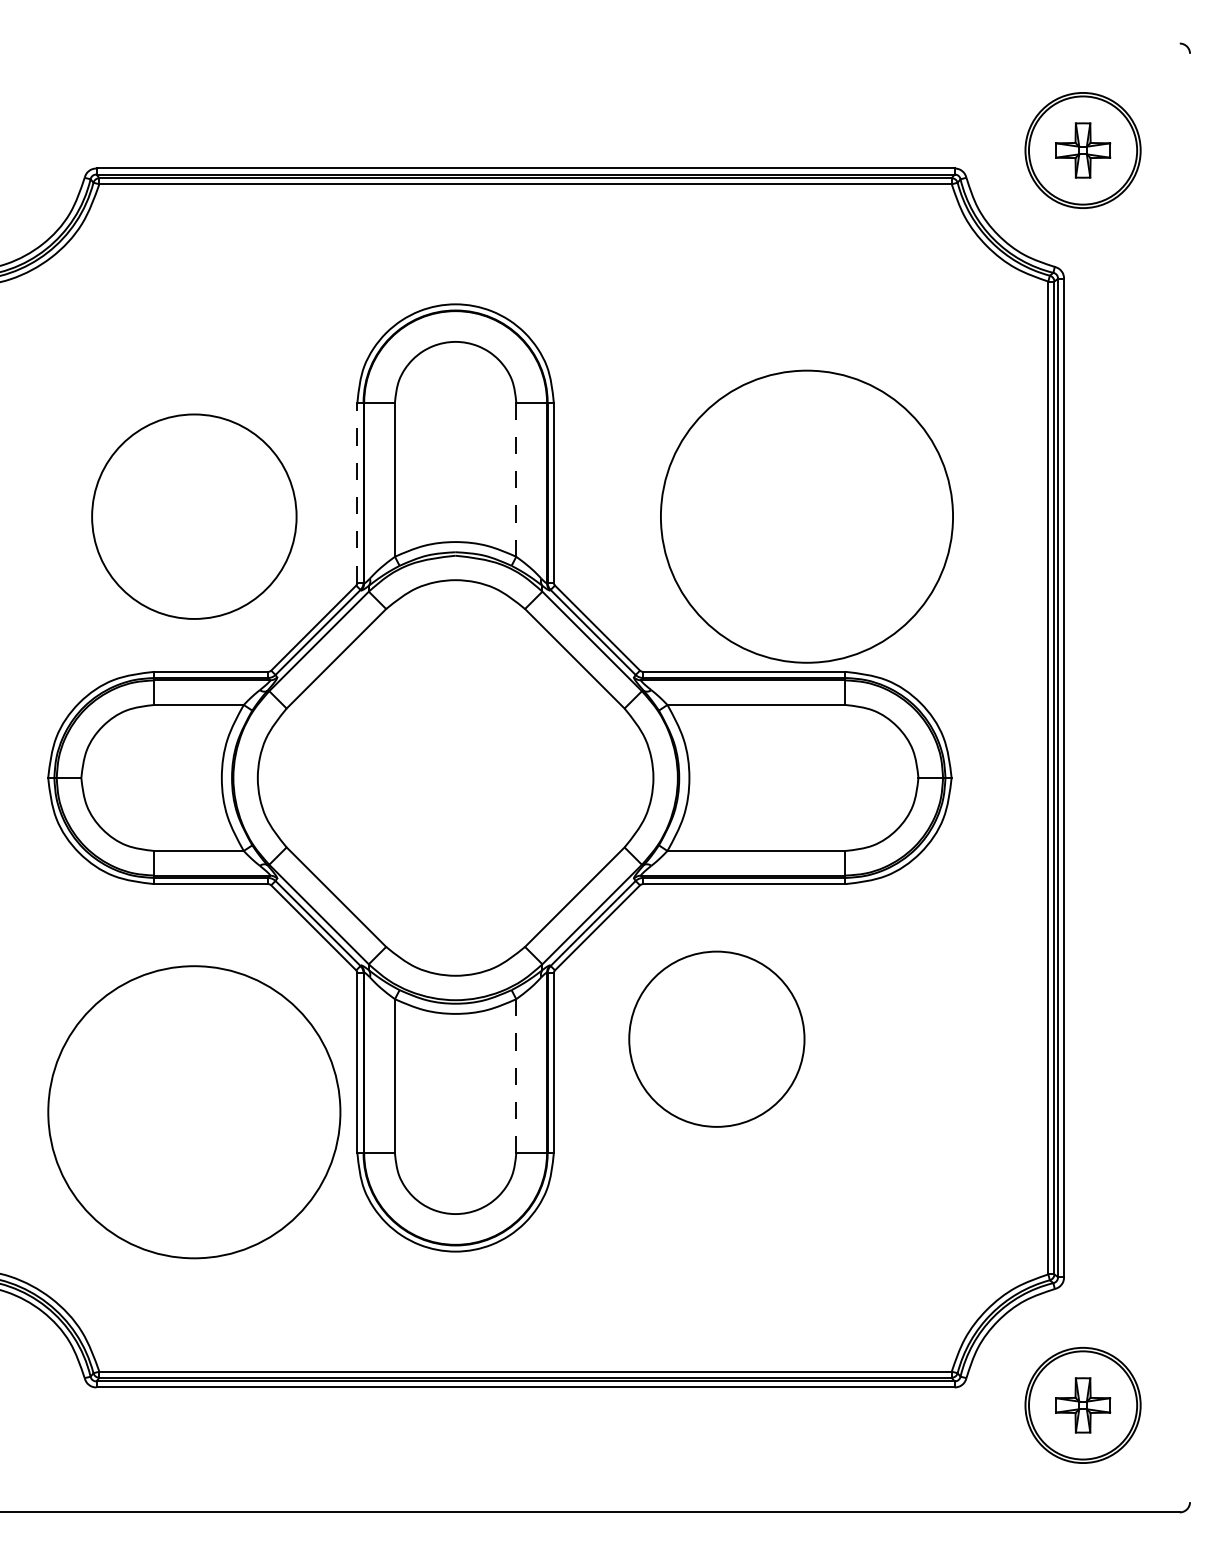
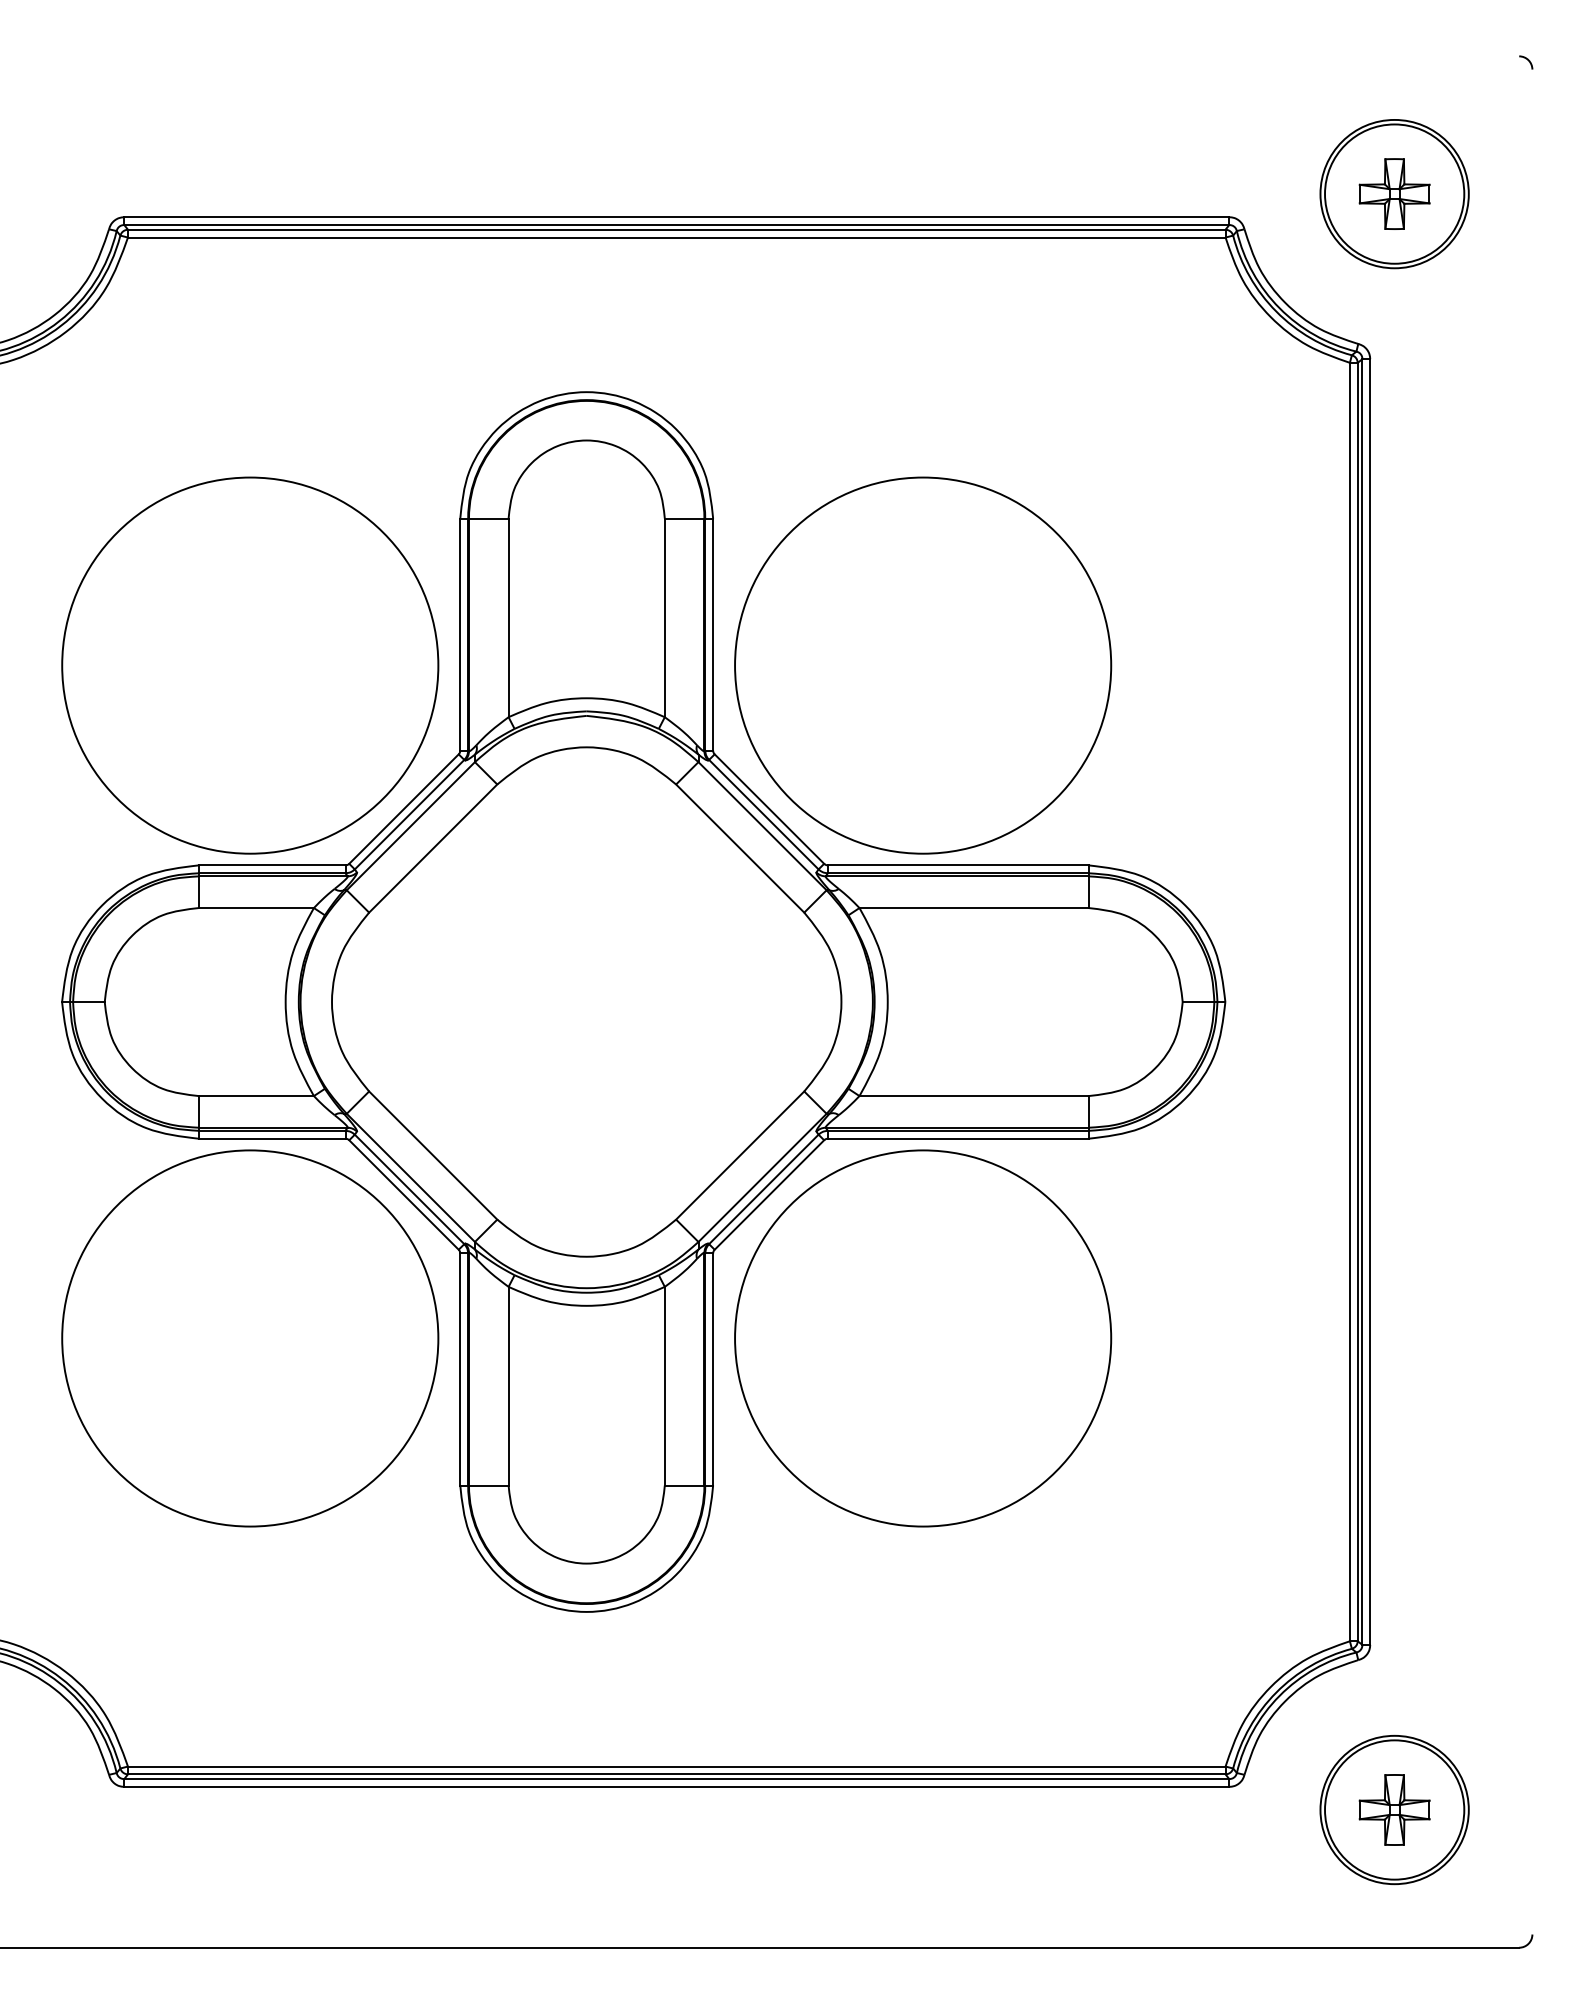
line: (516, 480) -> (664, 618), dashed -> solid
line: (357, 492) -> (460, 634), dashed -> solid
circle: (194, 516) -> (250, 665), size x1.43
circle: (807, 516) -> (923, 665), moved
circle: (717, 1039) -> (923, 1338), size x1.67
line: (516, 1076) -> (664, 1386), dashed -> solid
circle: (194, 1112) -> (250, 1338), moved

